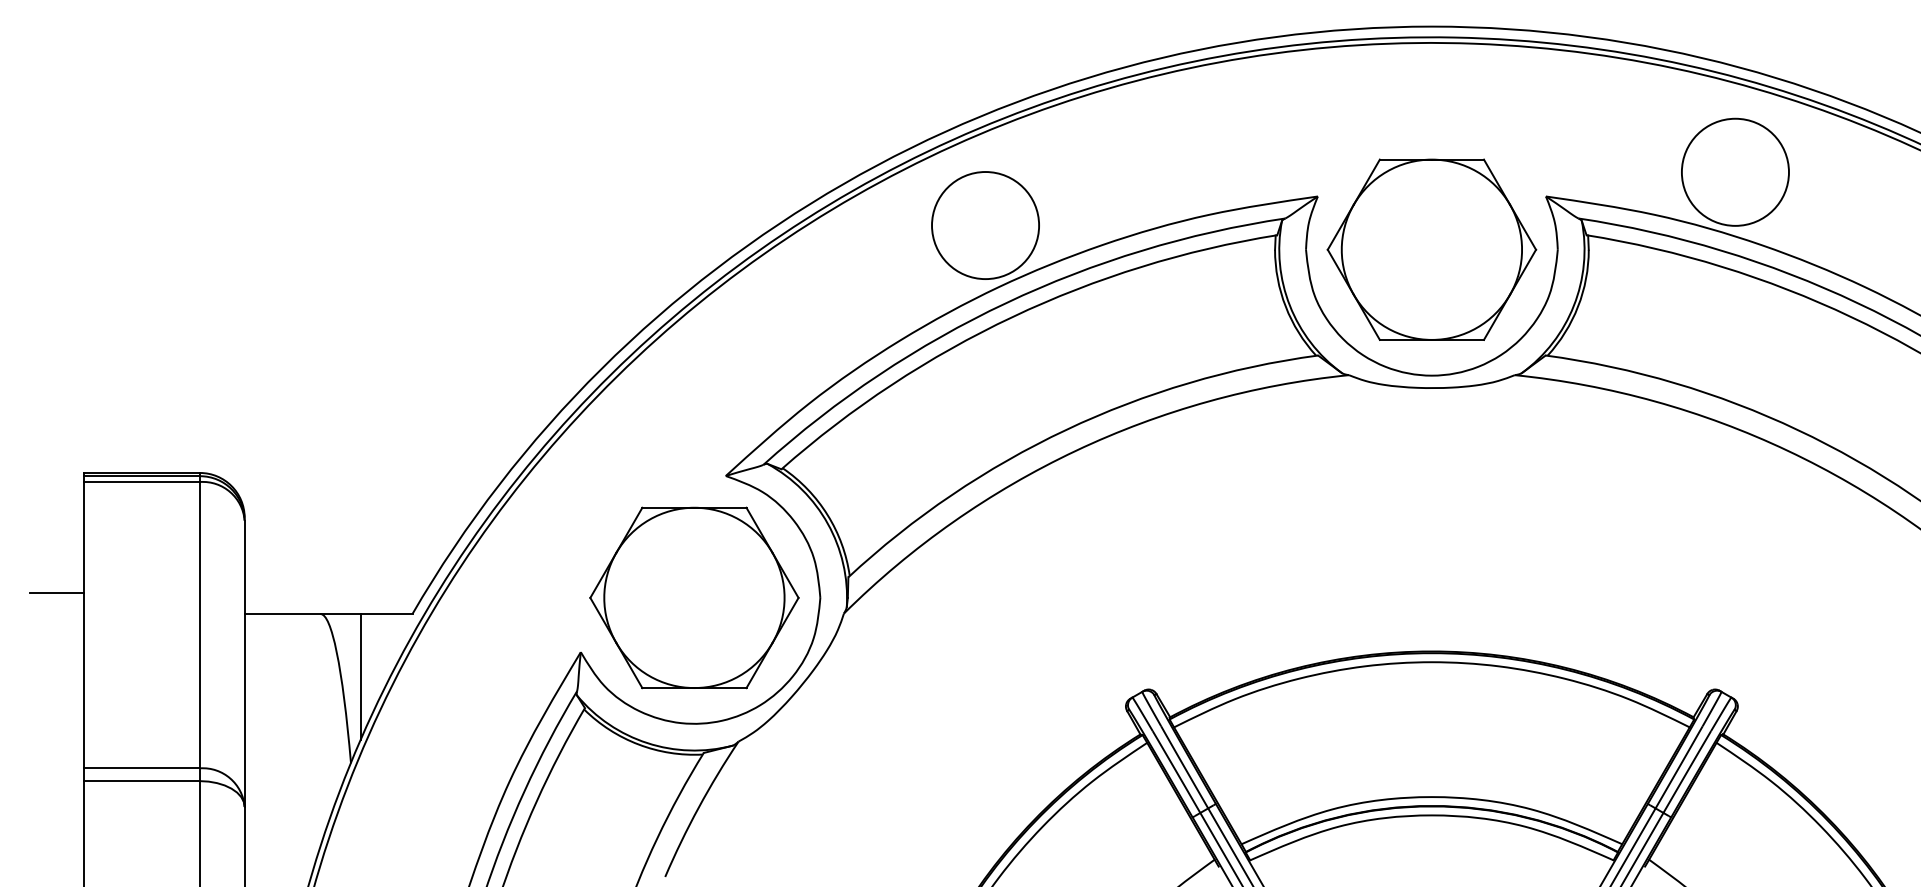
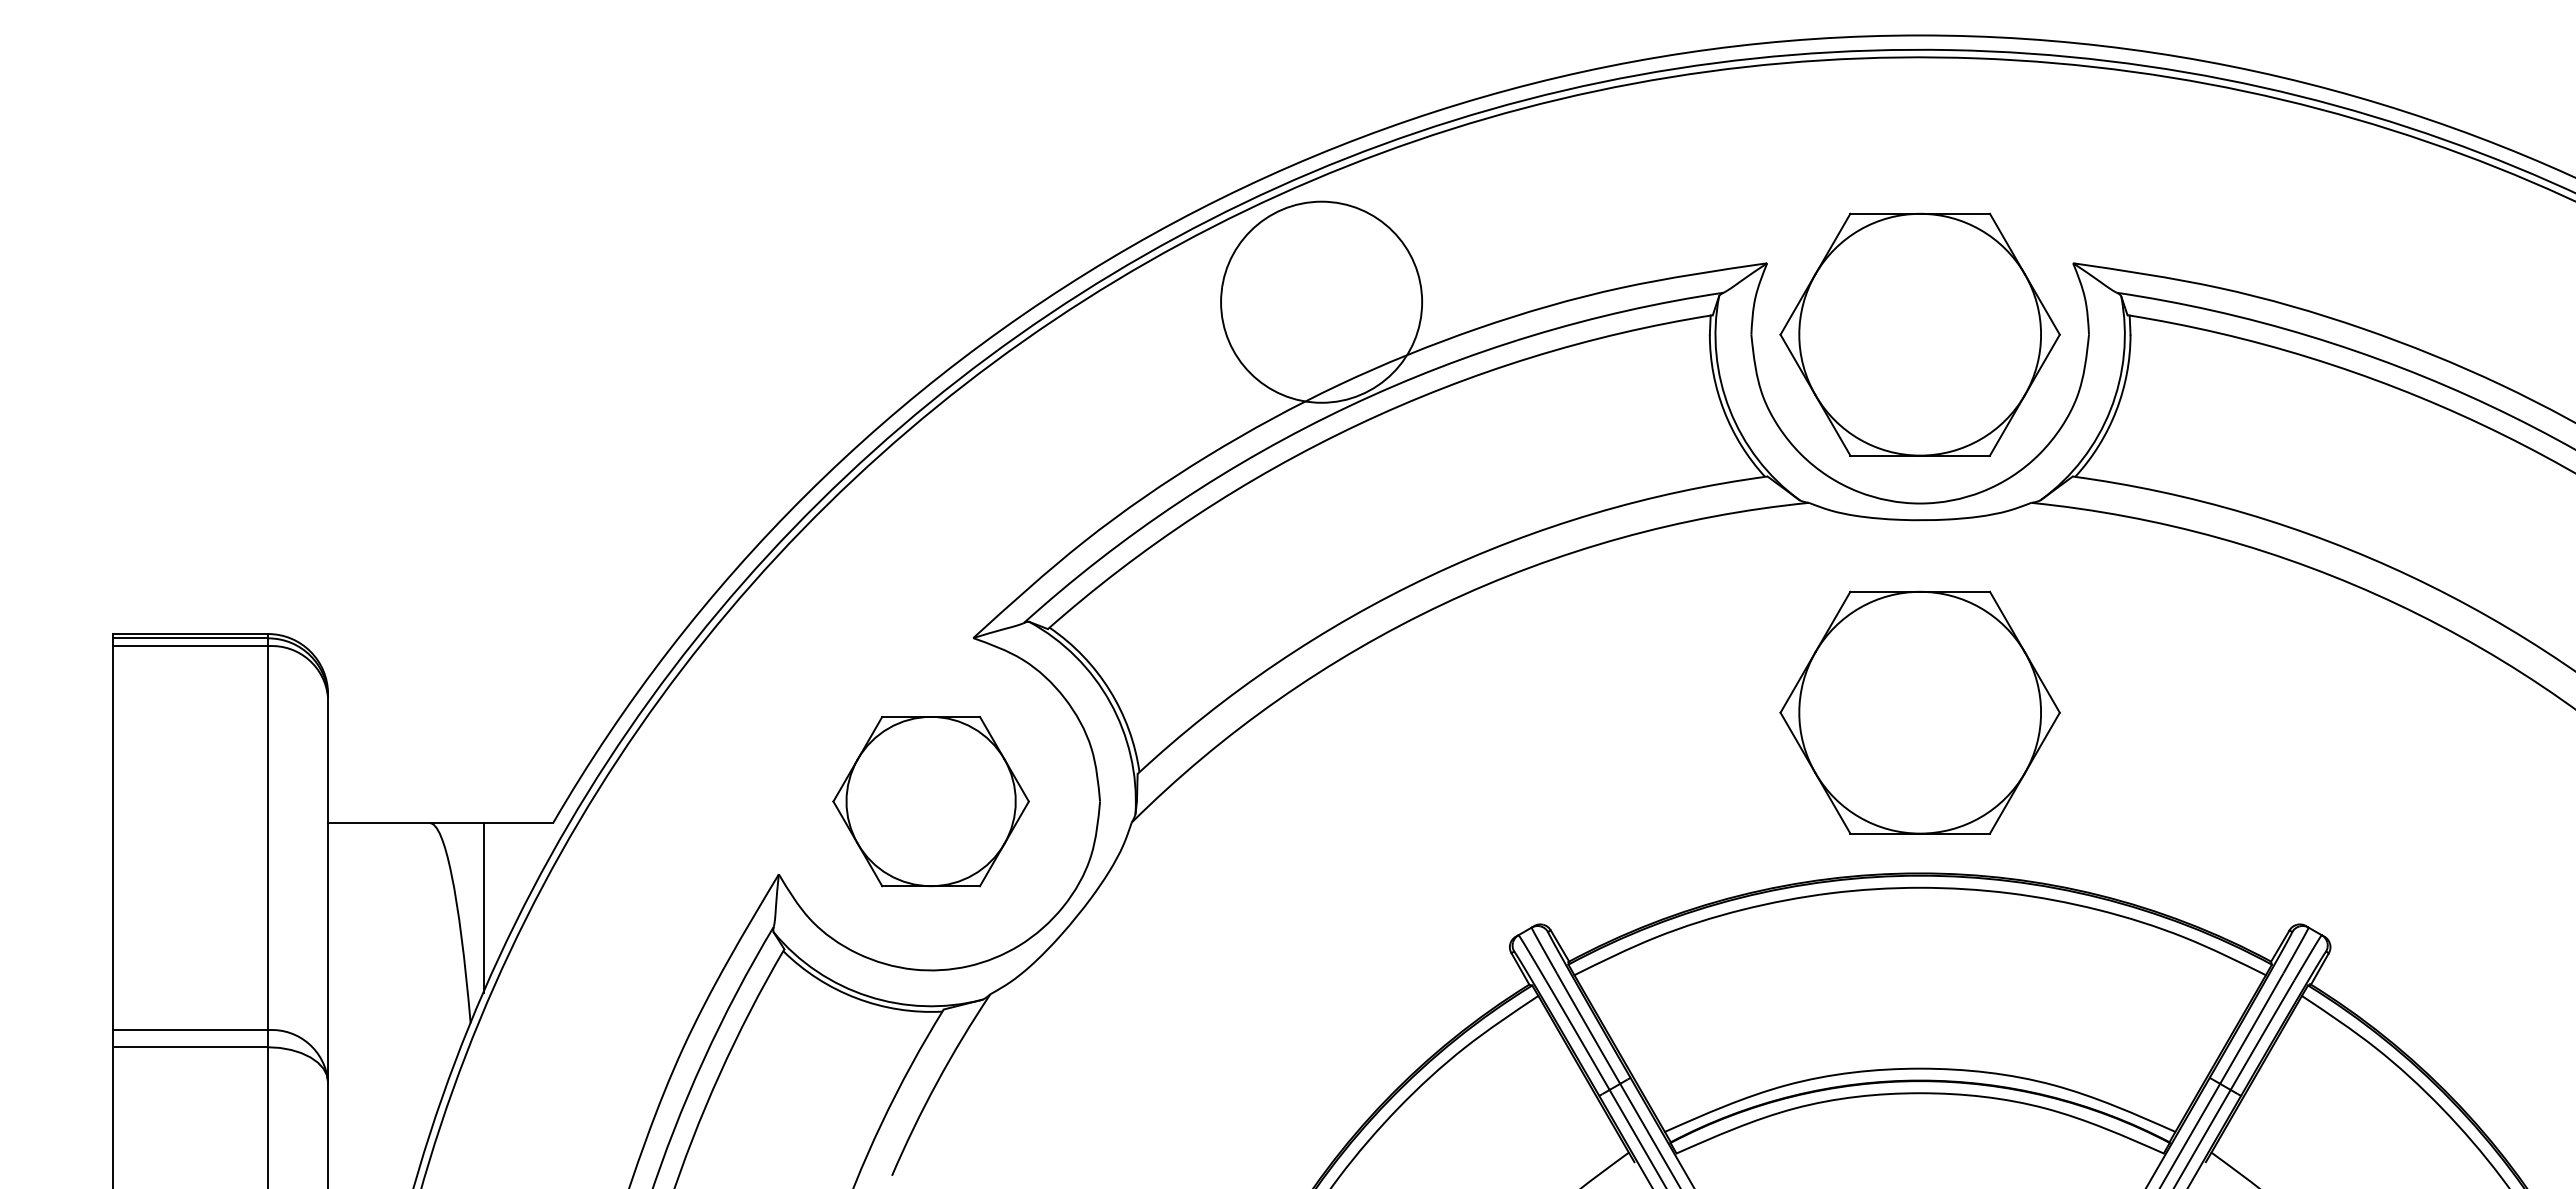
circle: (1734, 172) -> (2326, 230), removed
circle: (985, 225) -> (1321, 302), size x1.4
part: (1431, 531) -> (1919, 712), added
line: (57, 593) -> (76, 795), removed
part: (693, 597) -> (930, 801), size x0.7

